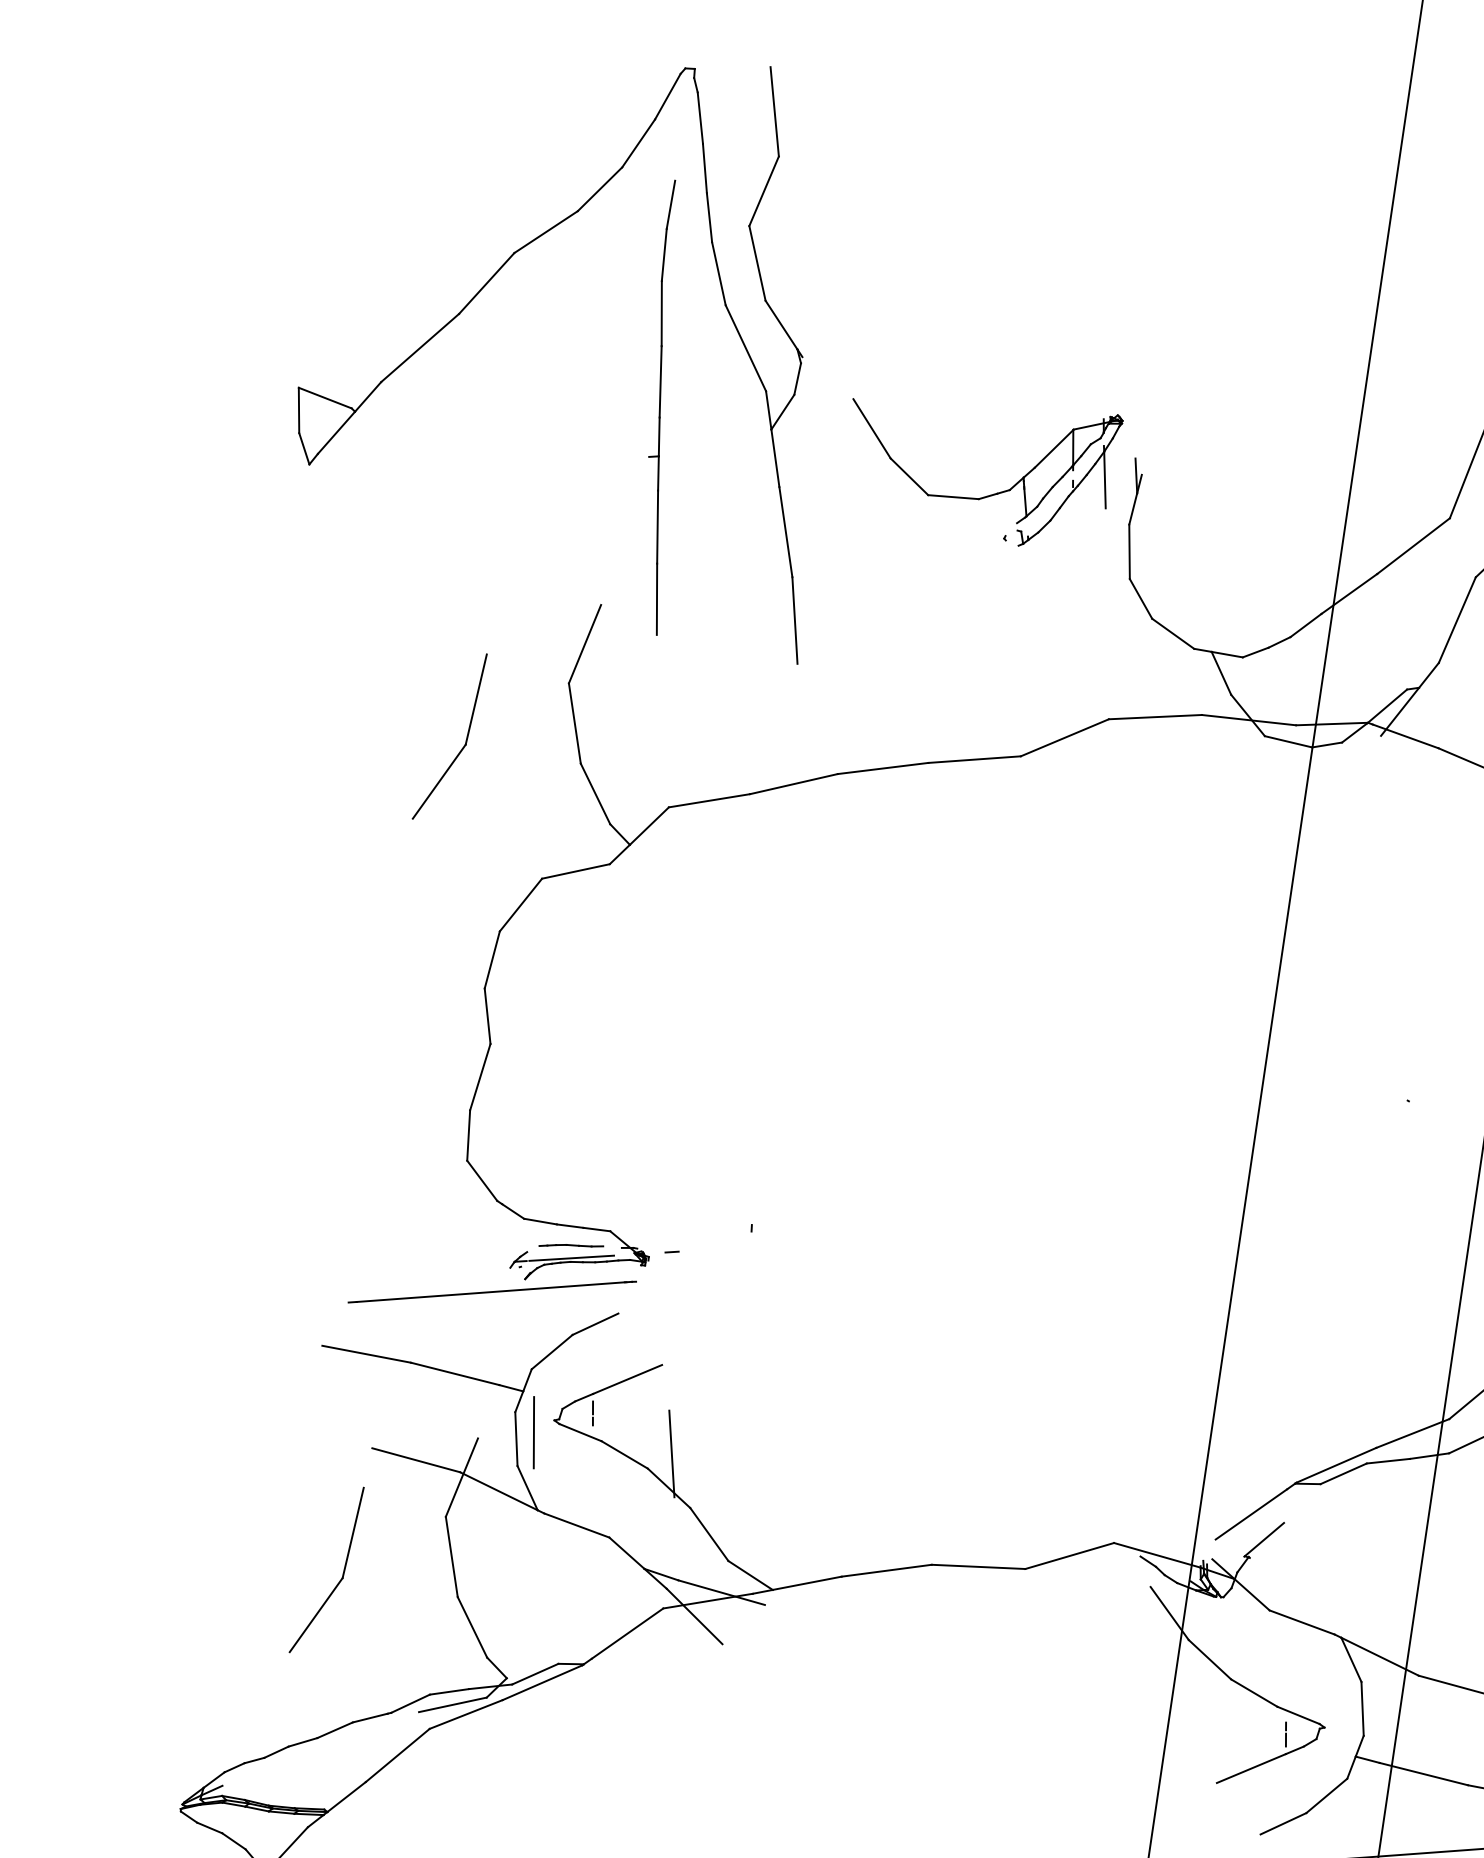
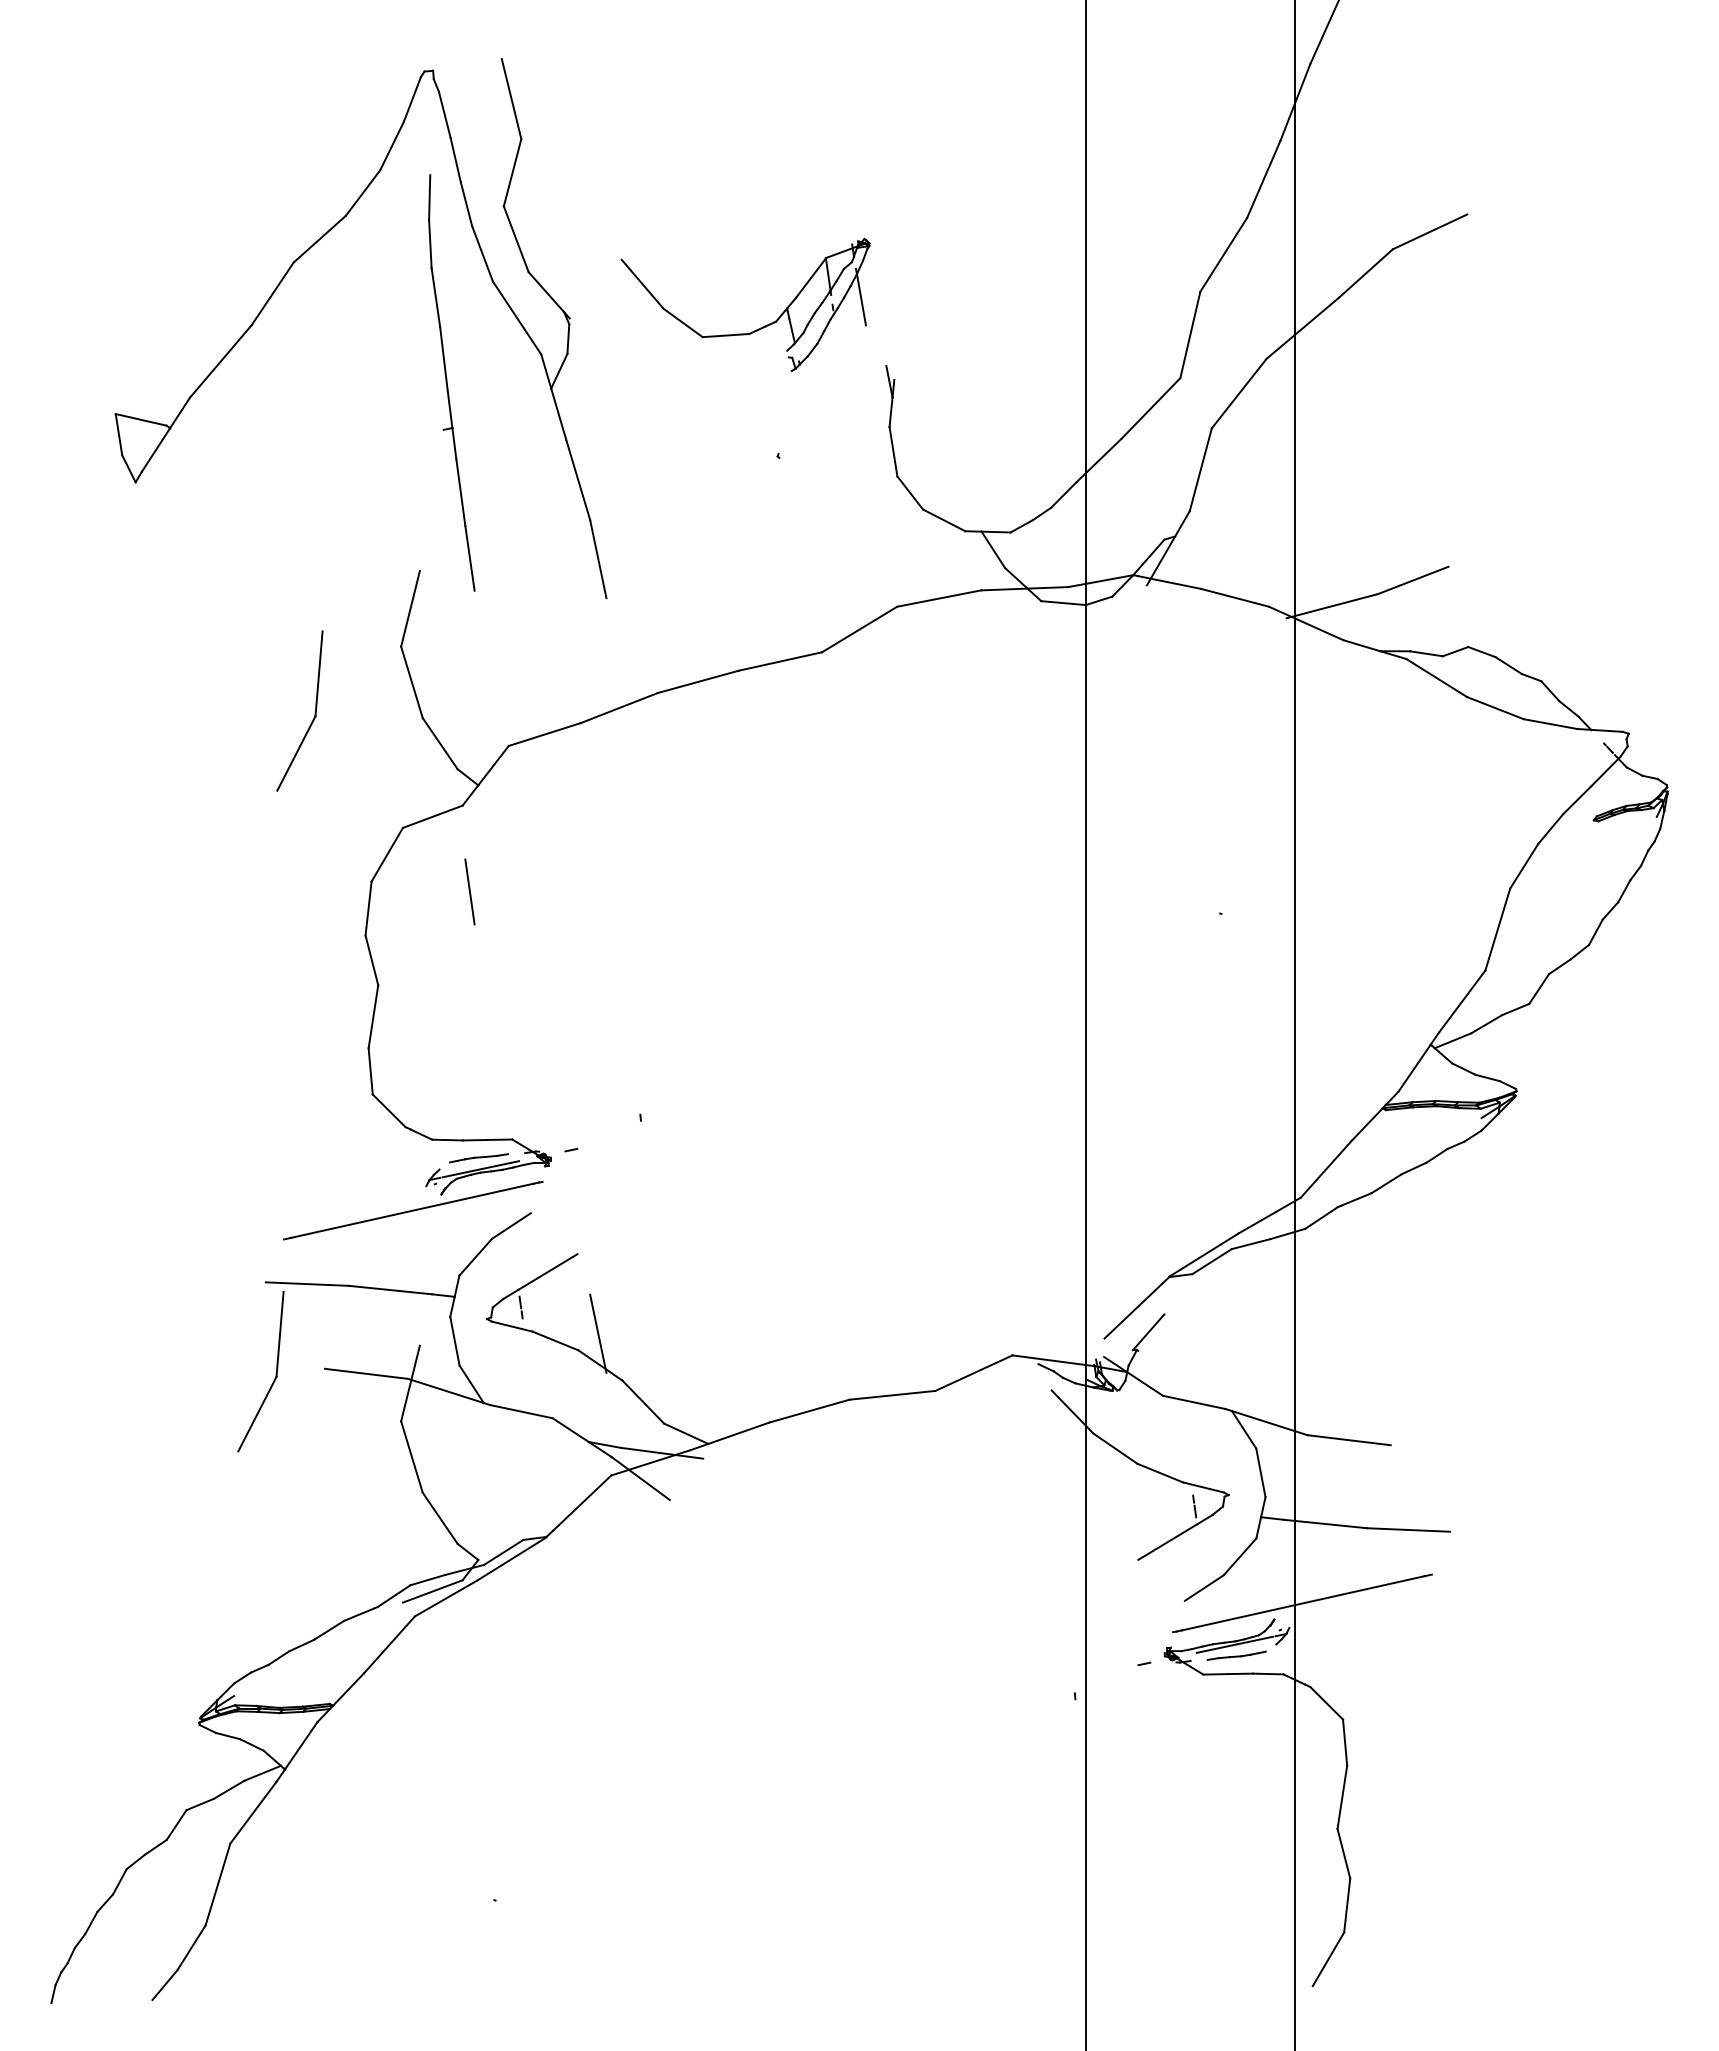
part: (989, 494) -> (758, 328), moved
line: (533, 1432) -> (469, 891), moved
part: (342, 1574) -> (275, 1373), moved

